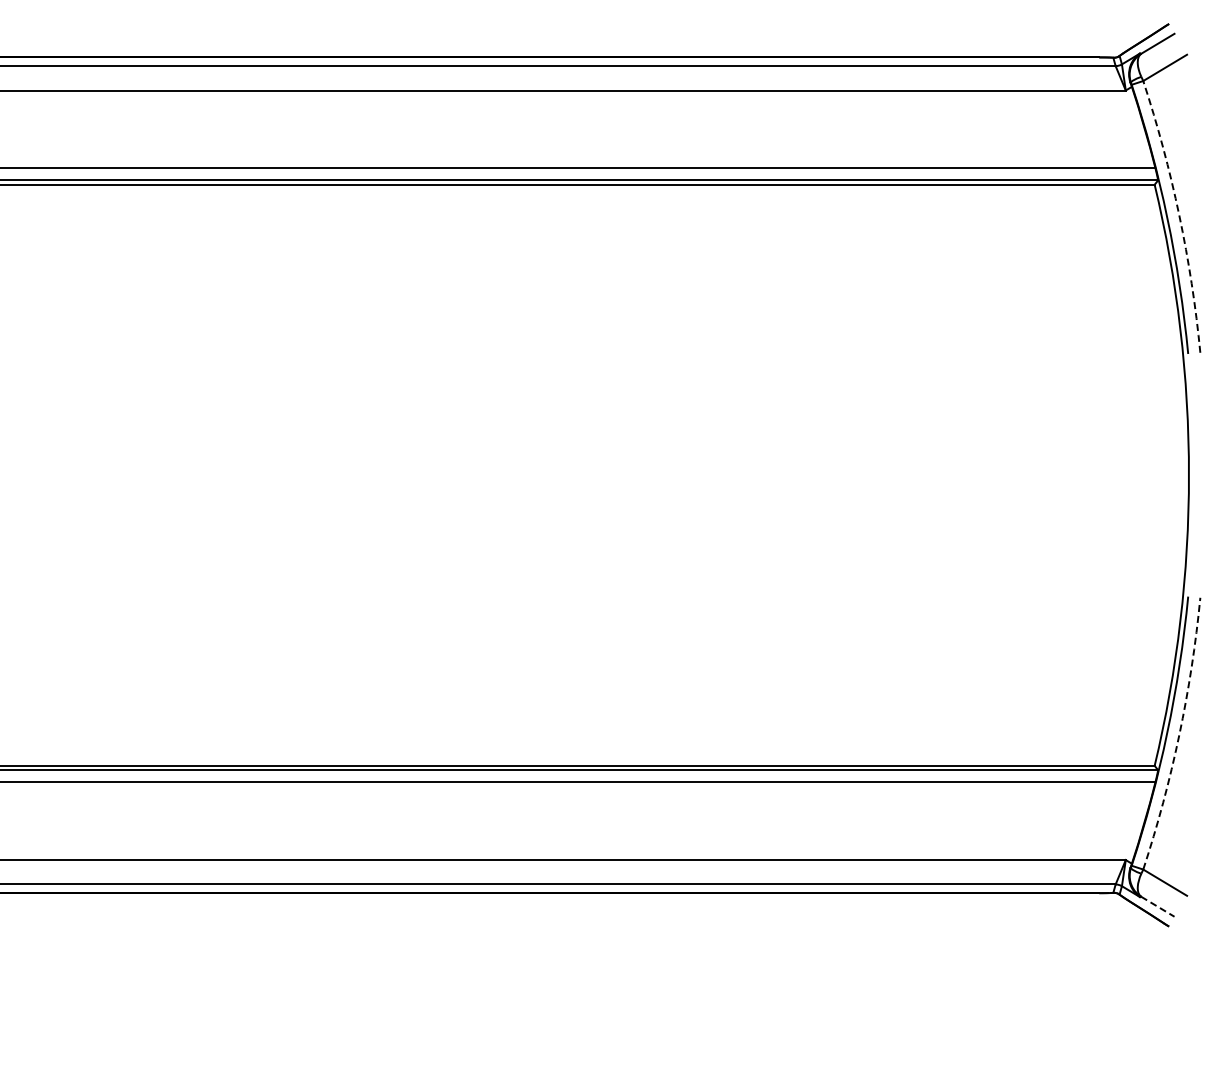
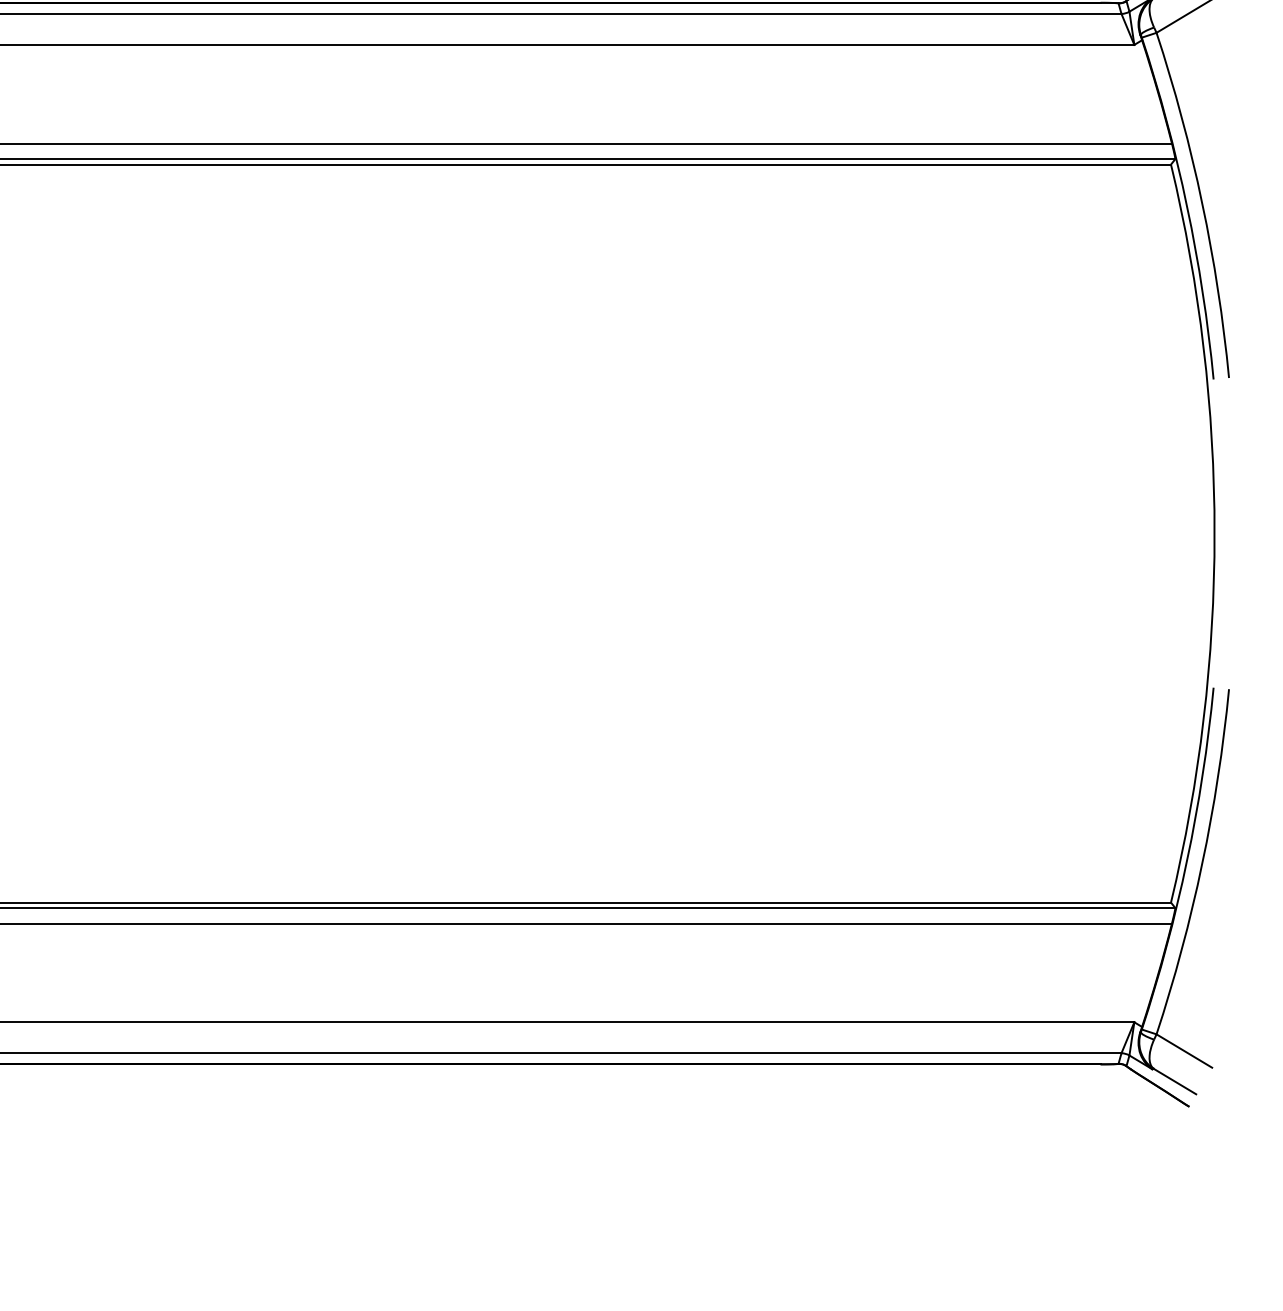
arc: (1179, 215) -> (1202, 203), dashed -> solid
arc: (1179, 735) -> (1202, 864), dashed -> solid
line: (1158, 906) -> (1175, 1081), dashed -> solid

